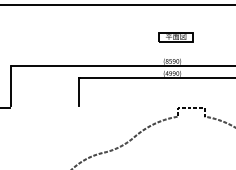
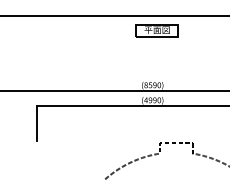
part: (175, 37) -> (156, 31), moved

